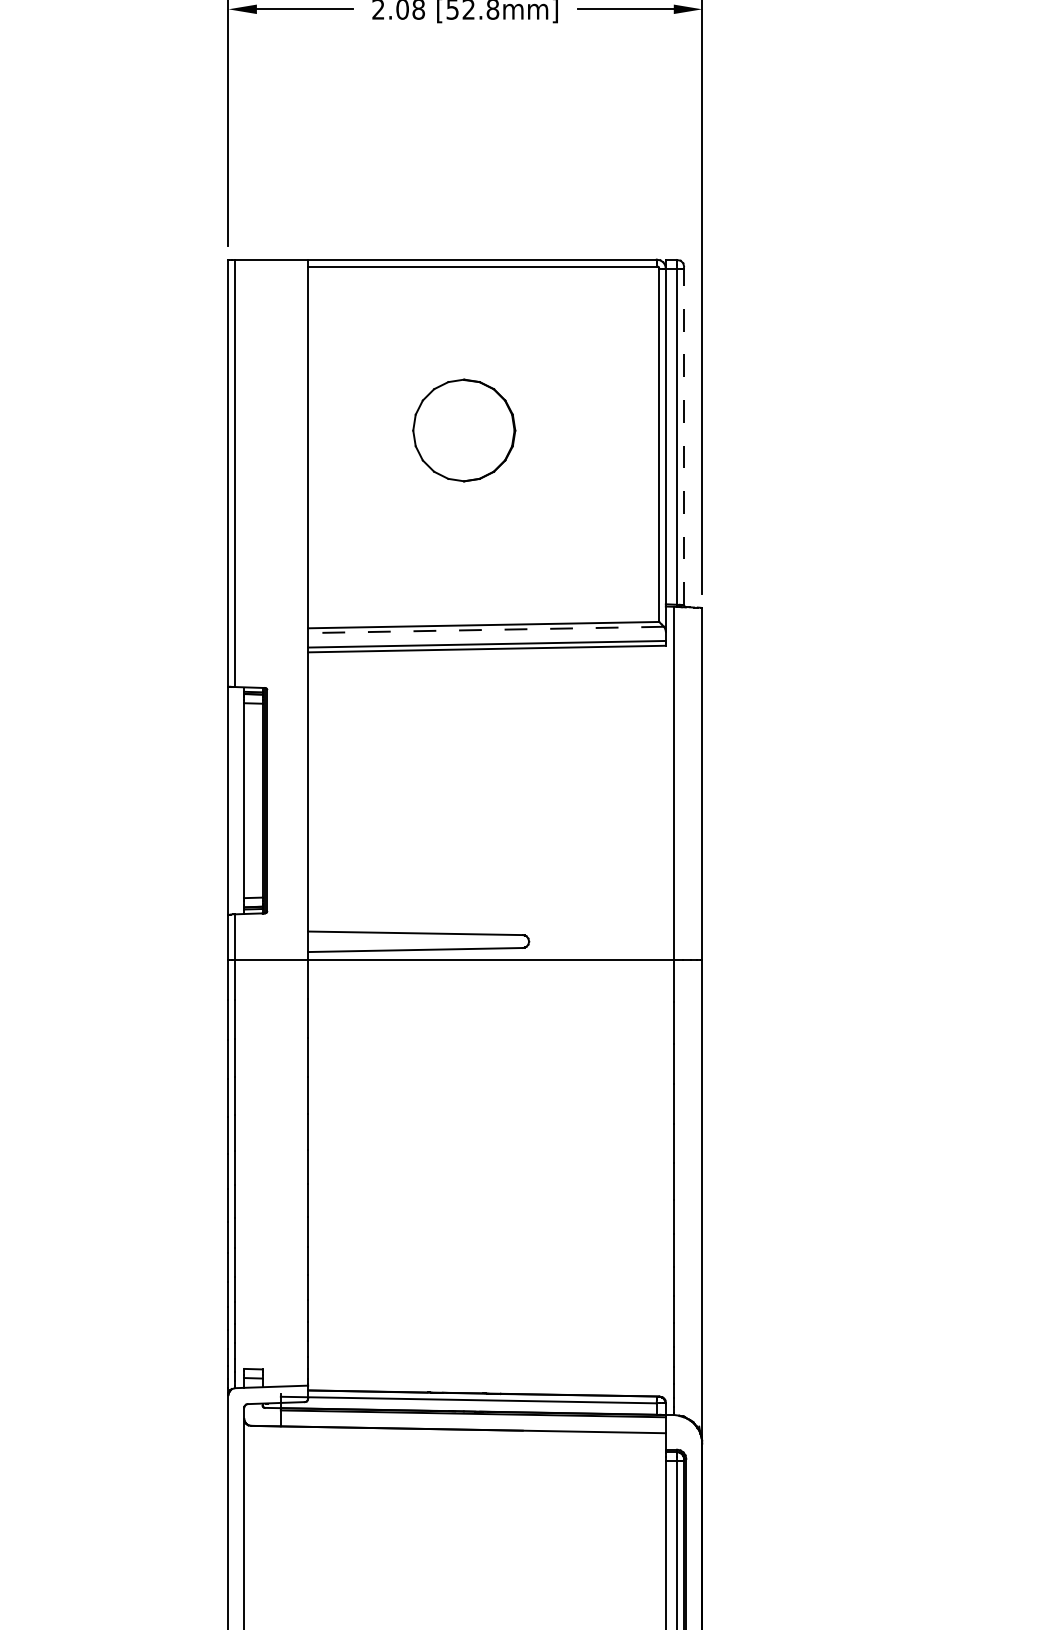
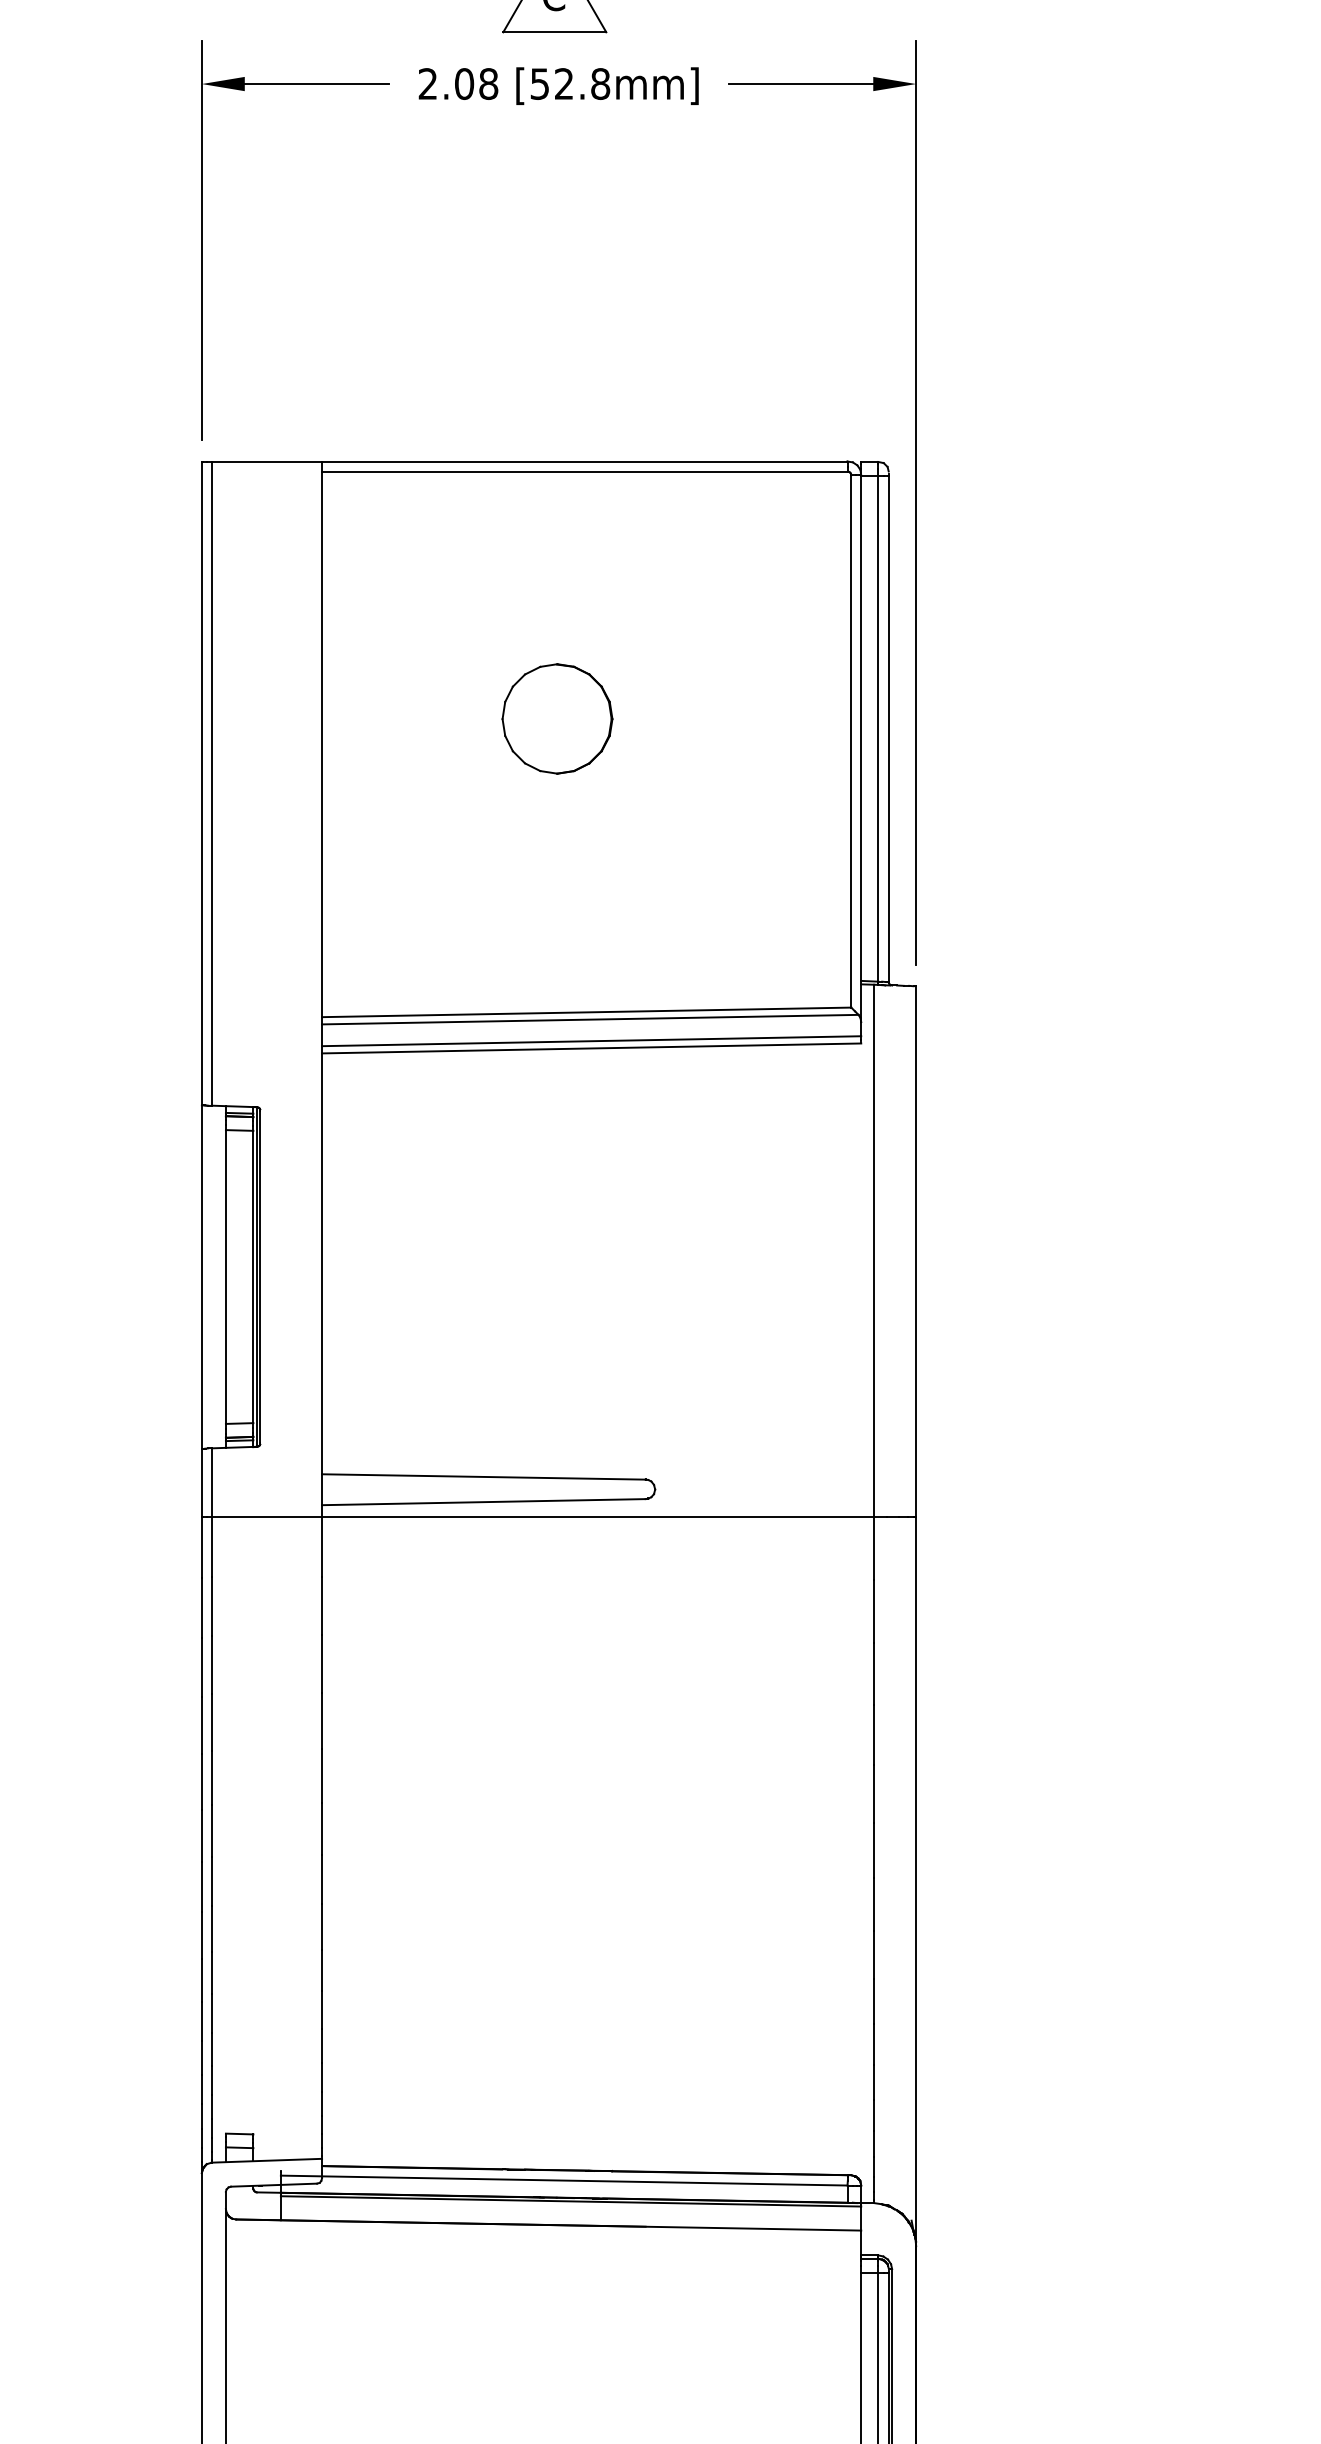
part: (464, 430) -> (557, 718), size x0.71
line: (684, 437) -> (889, 729), dashed -> solid
line: (486, 629) -> (590, 1018), dashed -> solid

